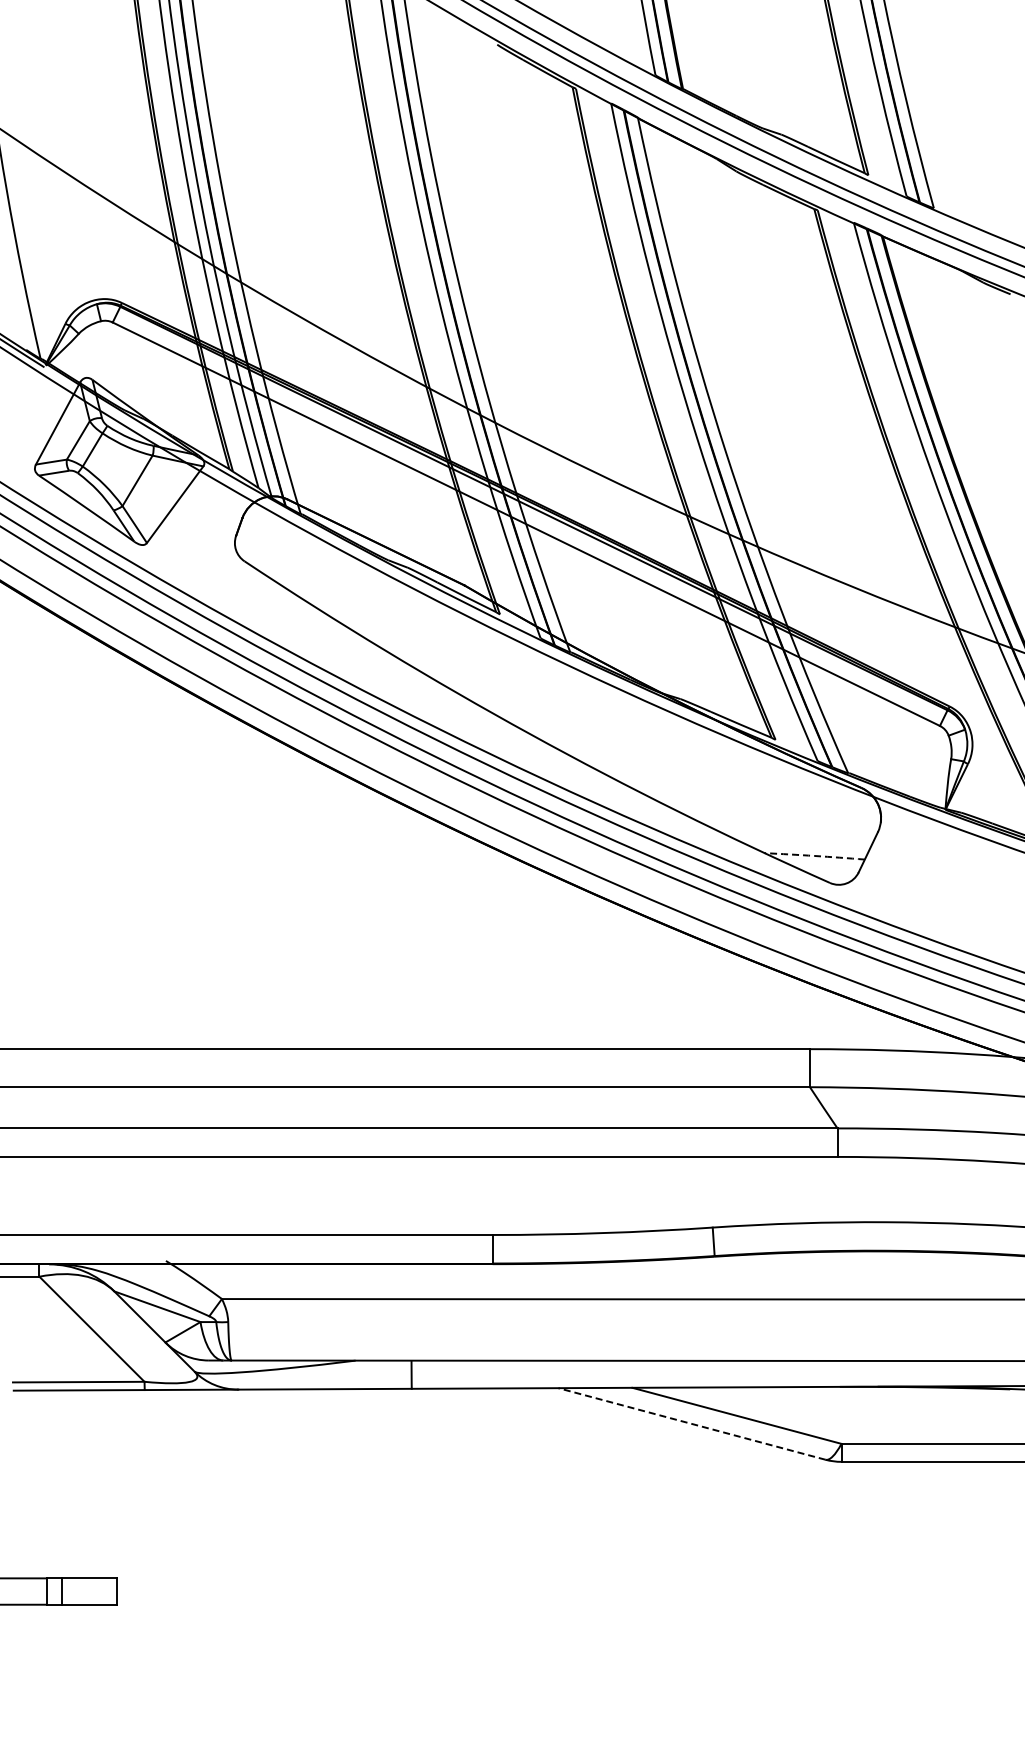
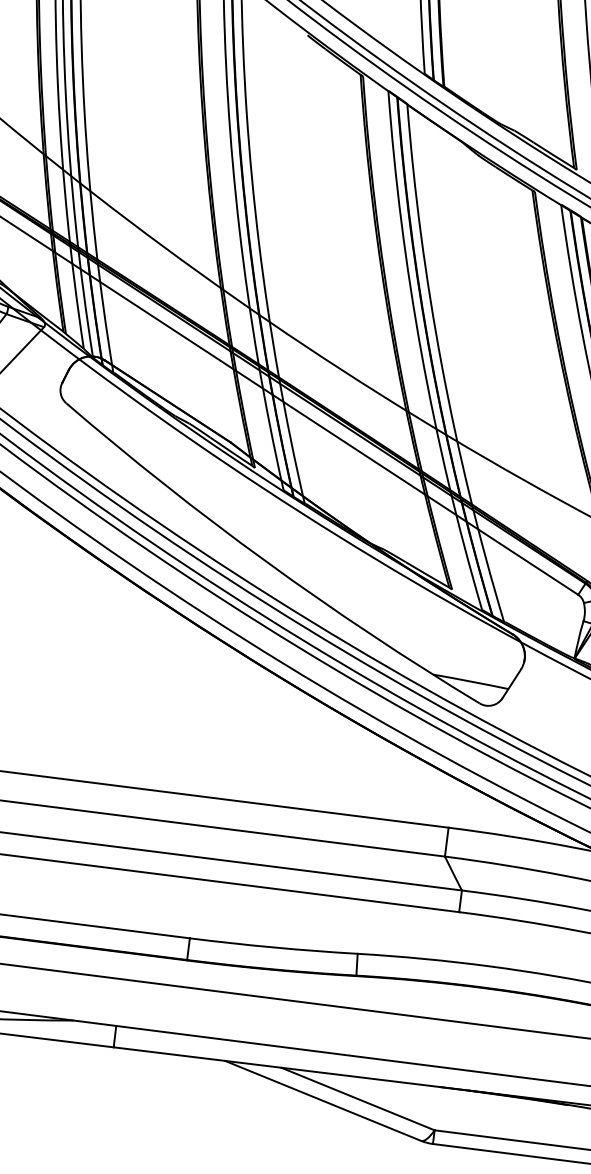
arc: (814, 855) -> (470, 681), dashed -> solid
line: (691, 1423) -> (322, 1100), dashed -> solid

